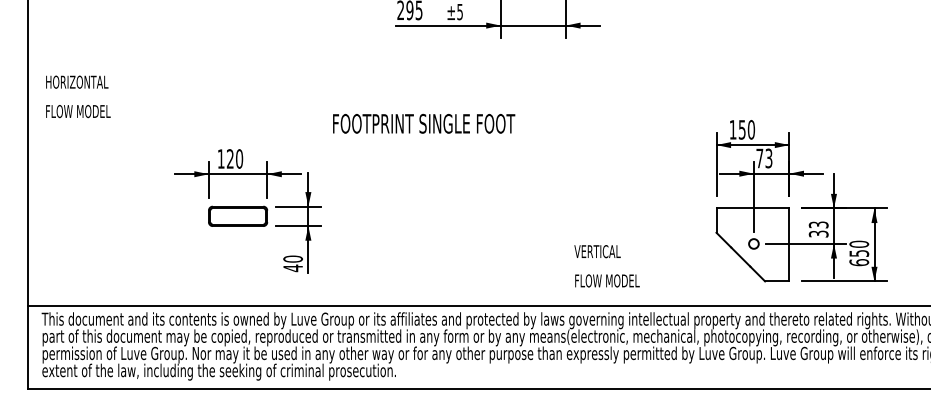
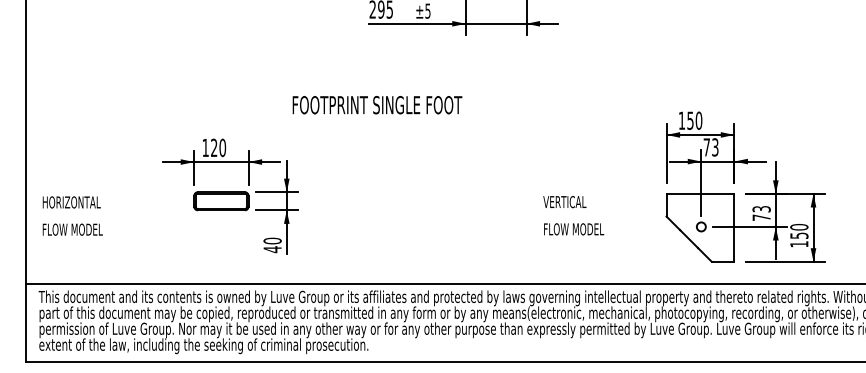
text: (78, 96) -> (72, 215), moved
text: (424, 124) -> (377, 105), moved
text: (818, 233) -> (761, 217), 33 -> 73
text: (859, 262) -> (799, 244), 650 -> 150
text: (606, 266) -> (573, 215), moved

